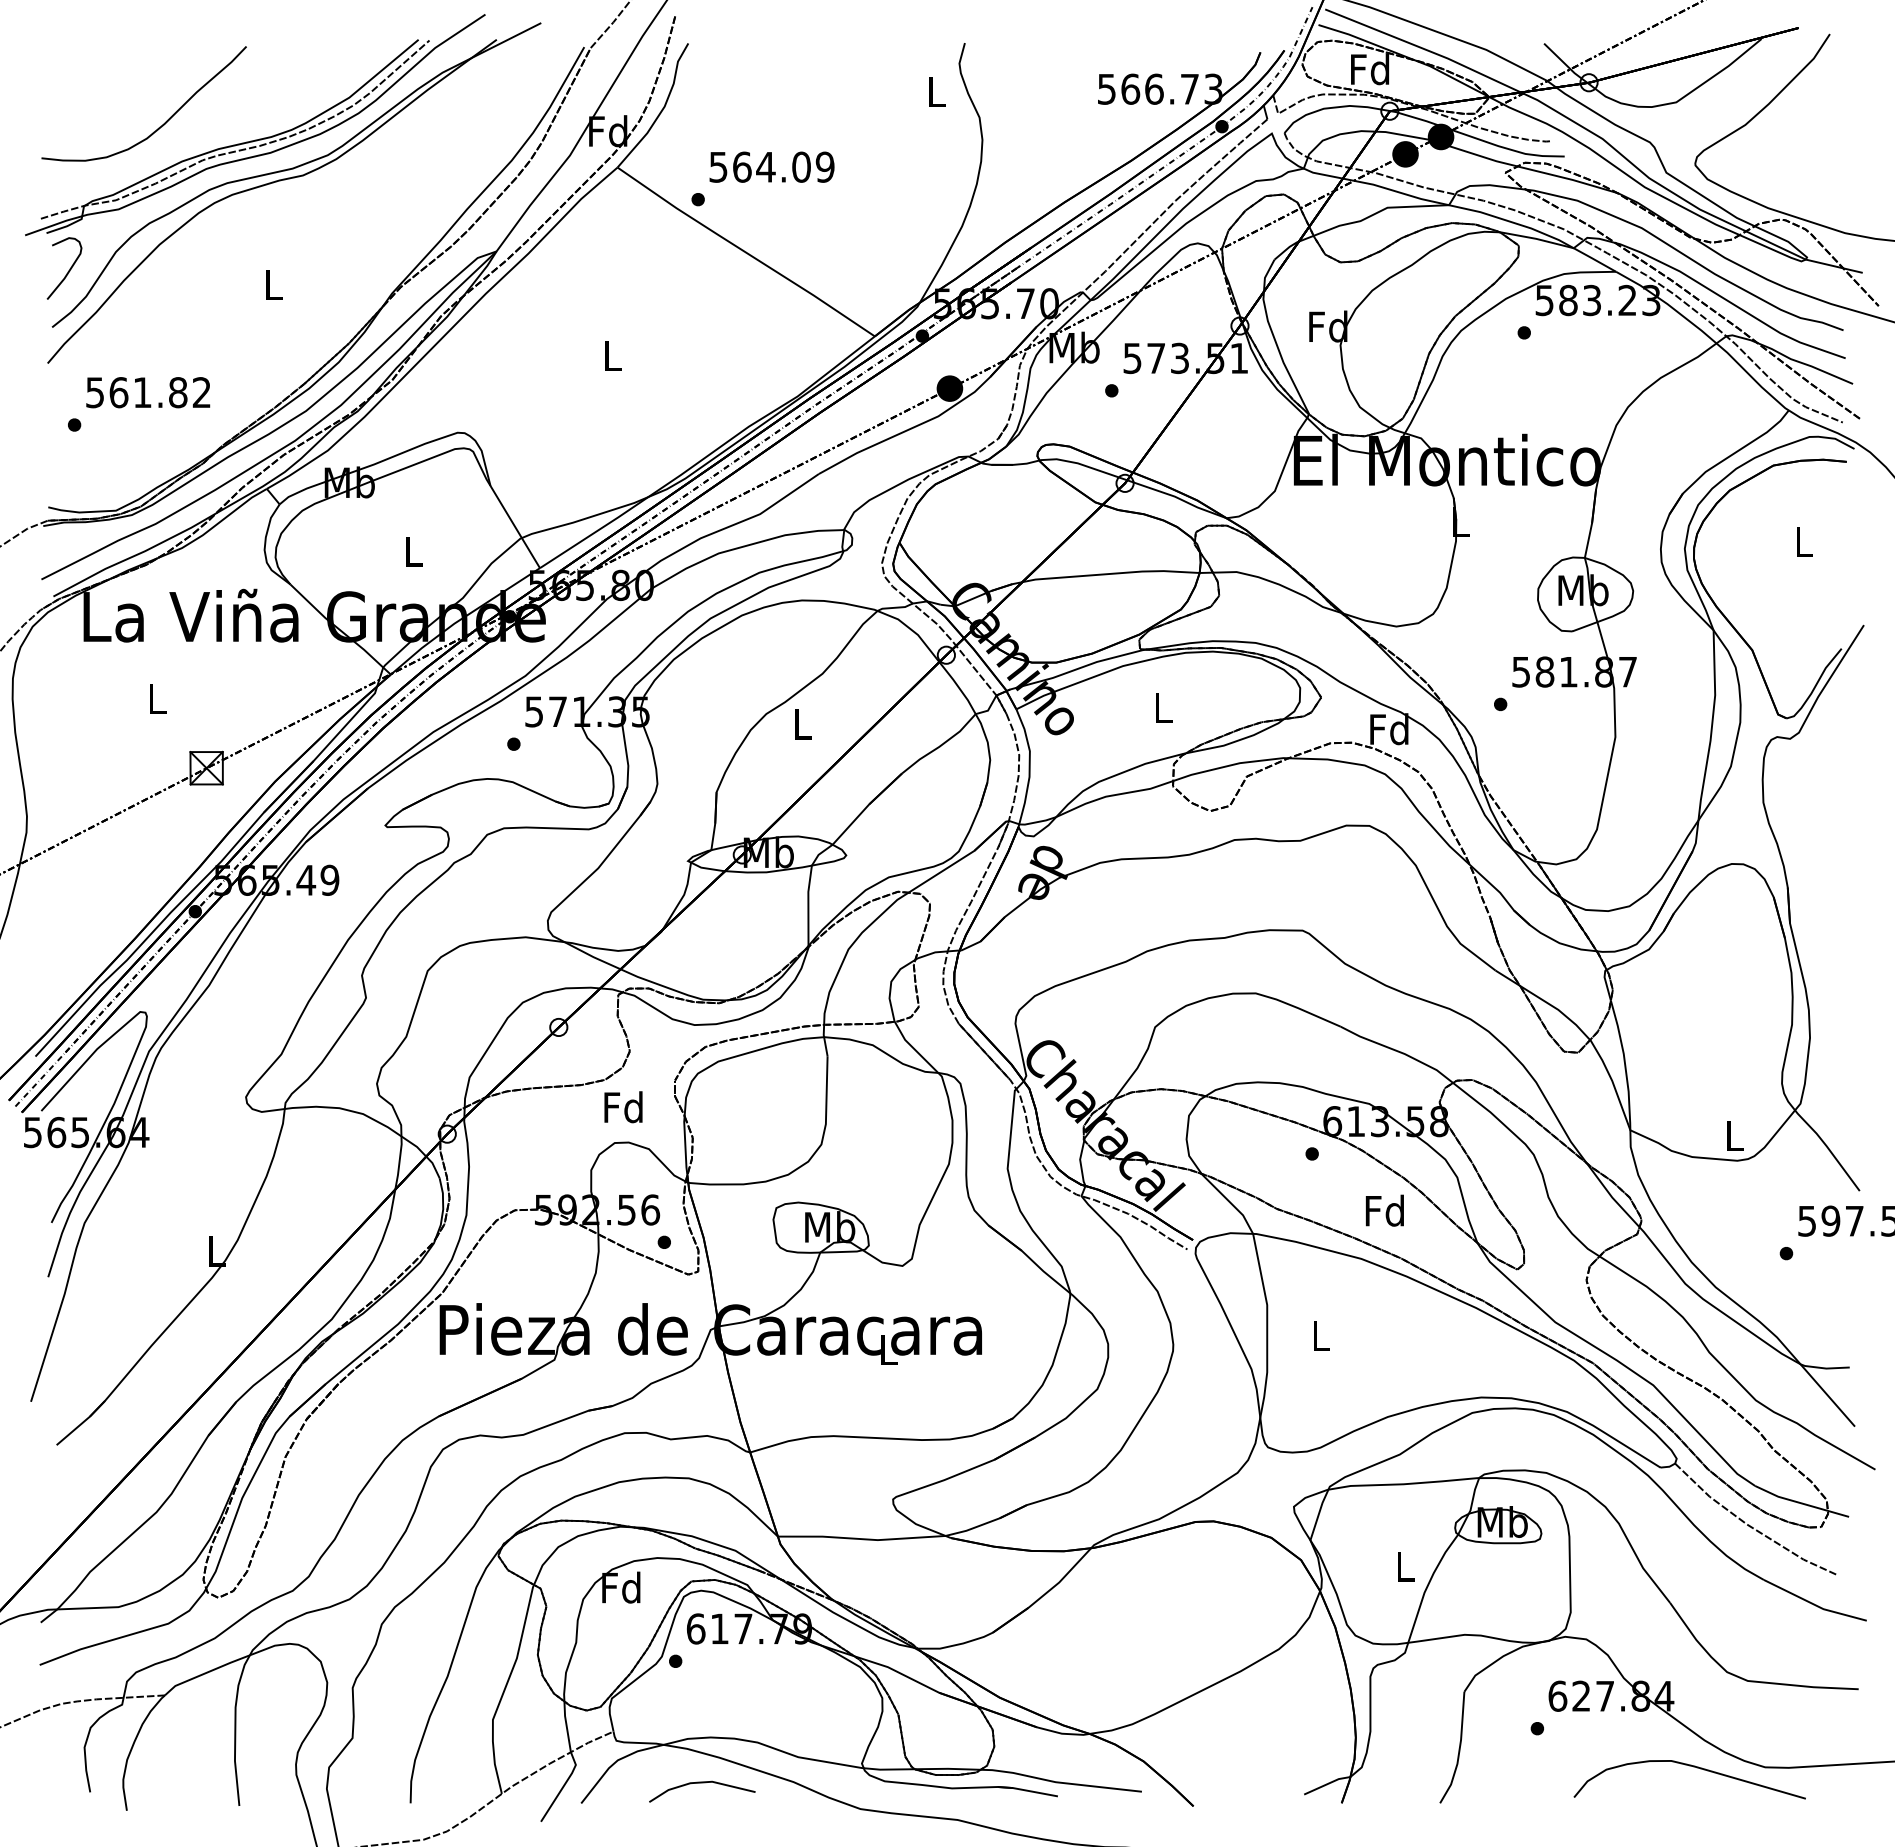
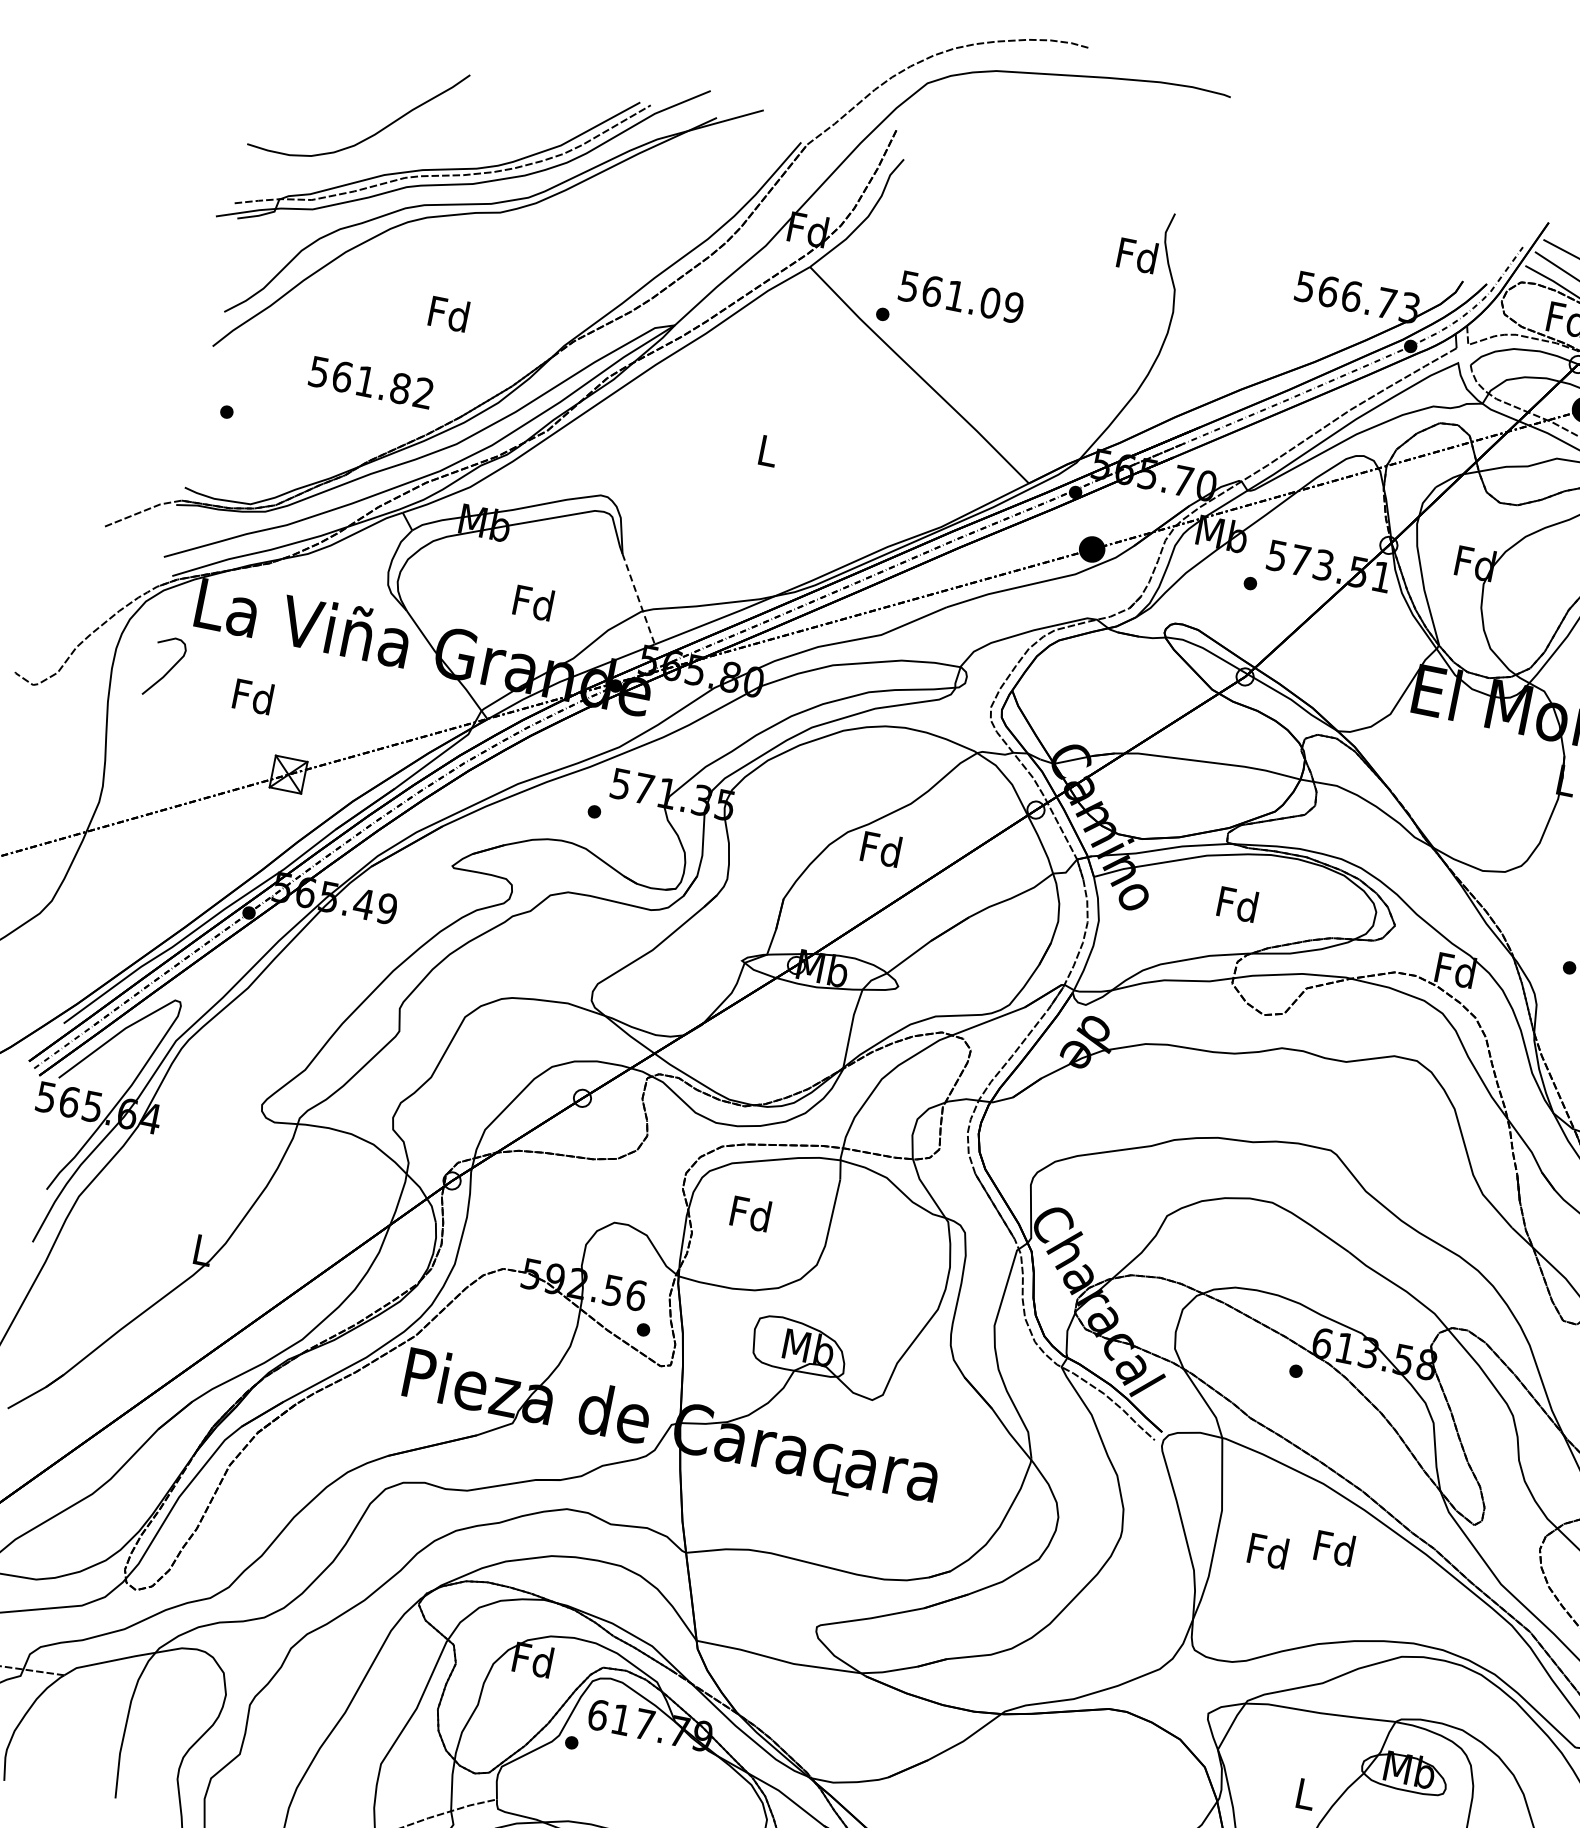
text: (936, 91) -> (1137, 255), L -> Fd
text: (765, 167) -> (955, 296), 564.09 -> 561.09
curve: (67, 271) -> (167, 670), moved
text: (272, 284) -> (448, 313), L -> Fd
text: (148, 392) -> (371, 382), moved
line: (515, 527) -> (638, 599), solid -> dashed
text: (412, 551) -> (533, 602), L -> Fd
text: (156, 698) -> (253, 696), L -> Fd
text: (1162, 707) -> (1237, 904), L -> Fd
text: (802, 724) -> (881, 849), L -> Fd
text: (623, 1107) -> (750, 1213), moved
text: (1384, 1210) -> (1334, 1547), moved
text: (1320, 1335) -> (1268, 1550), L -> Fd

